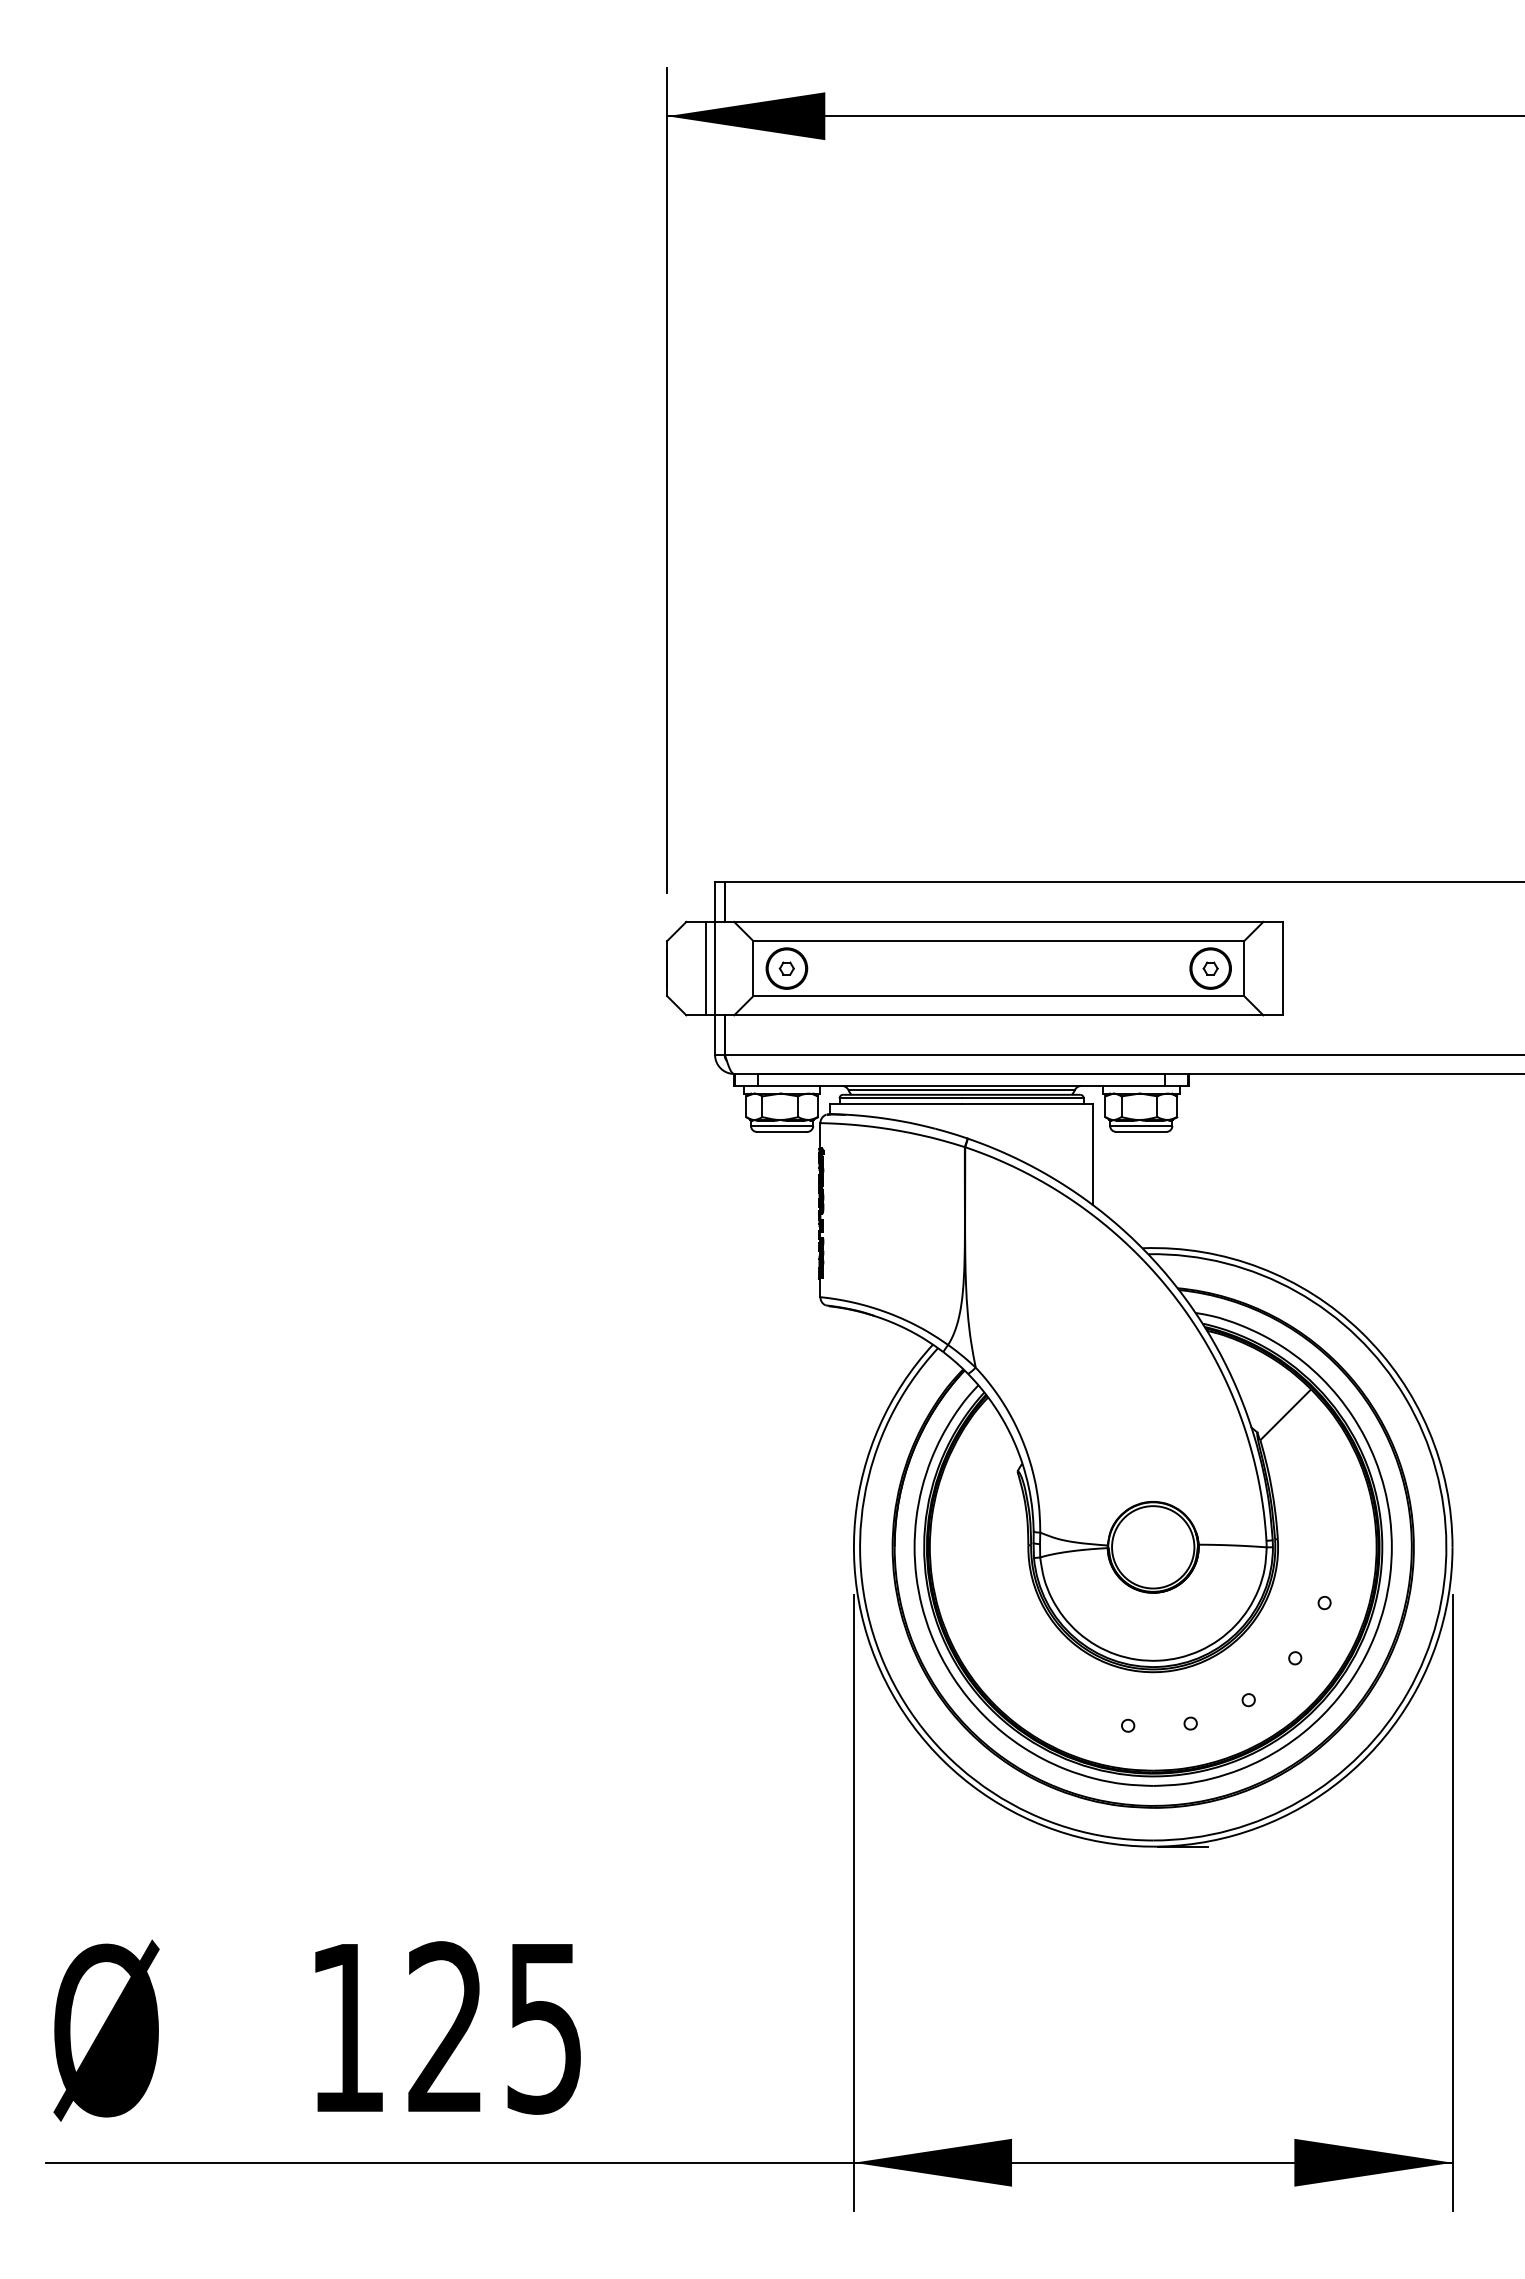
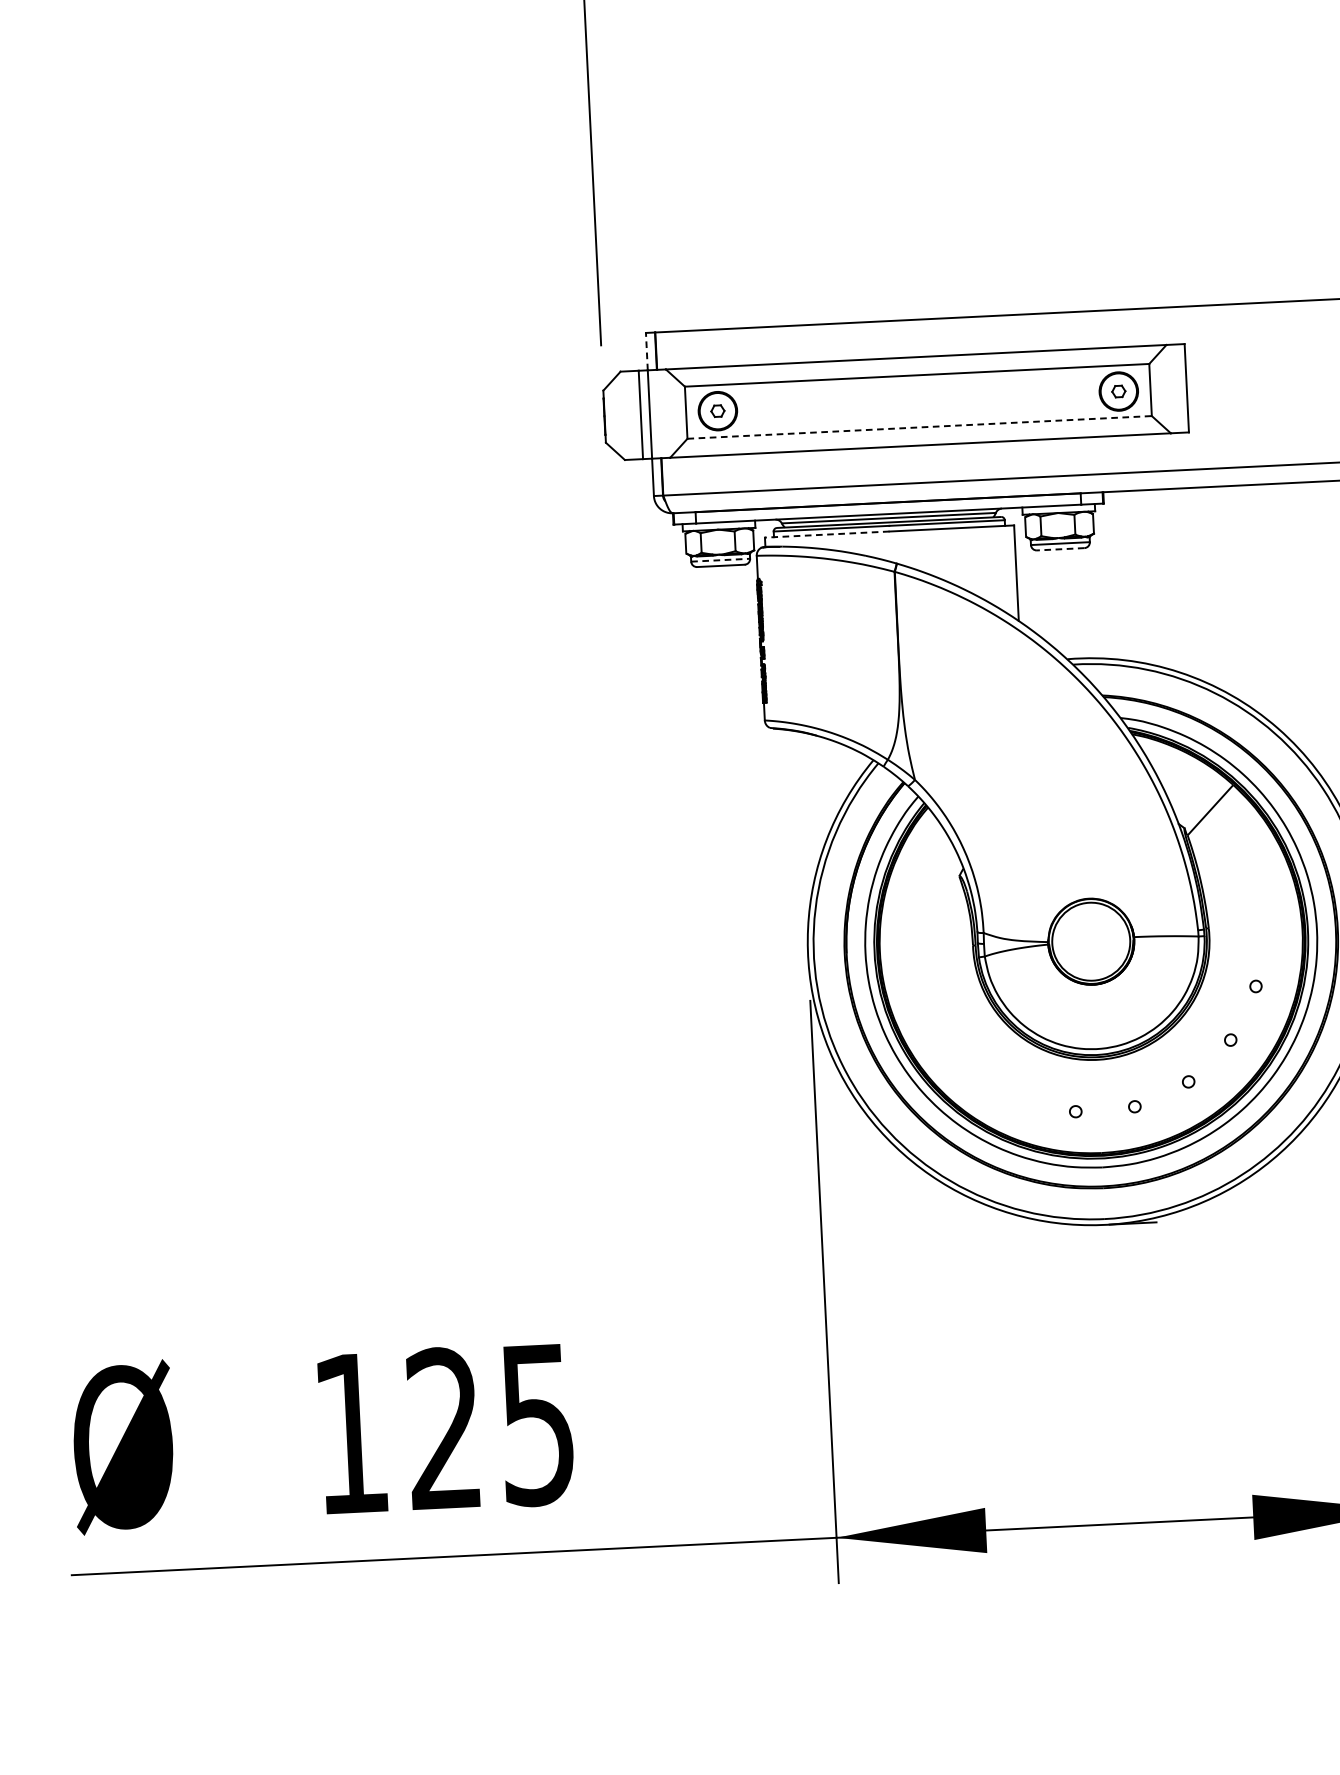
line: (715, 902) -> (647, 351), solid -> dashed
line: (999, 996) -> (920, 427), solid -> dashed
line: (895, 1104) -> (826, 534), solid -> dashed
line: (782, 1125) -> (721, 559), solid -> dashed
line: (1140, 1131) -> (1059, 548), solid -> dashed

